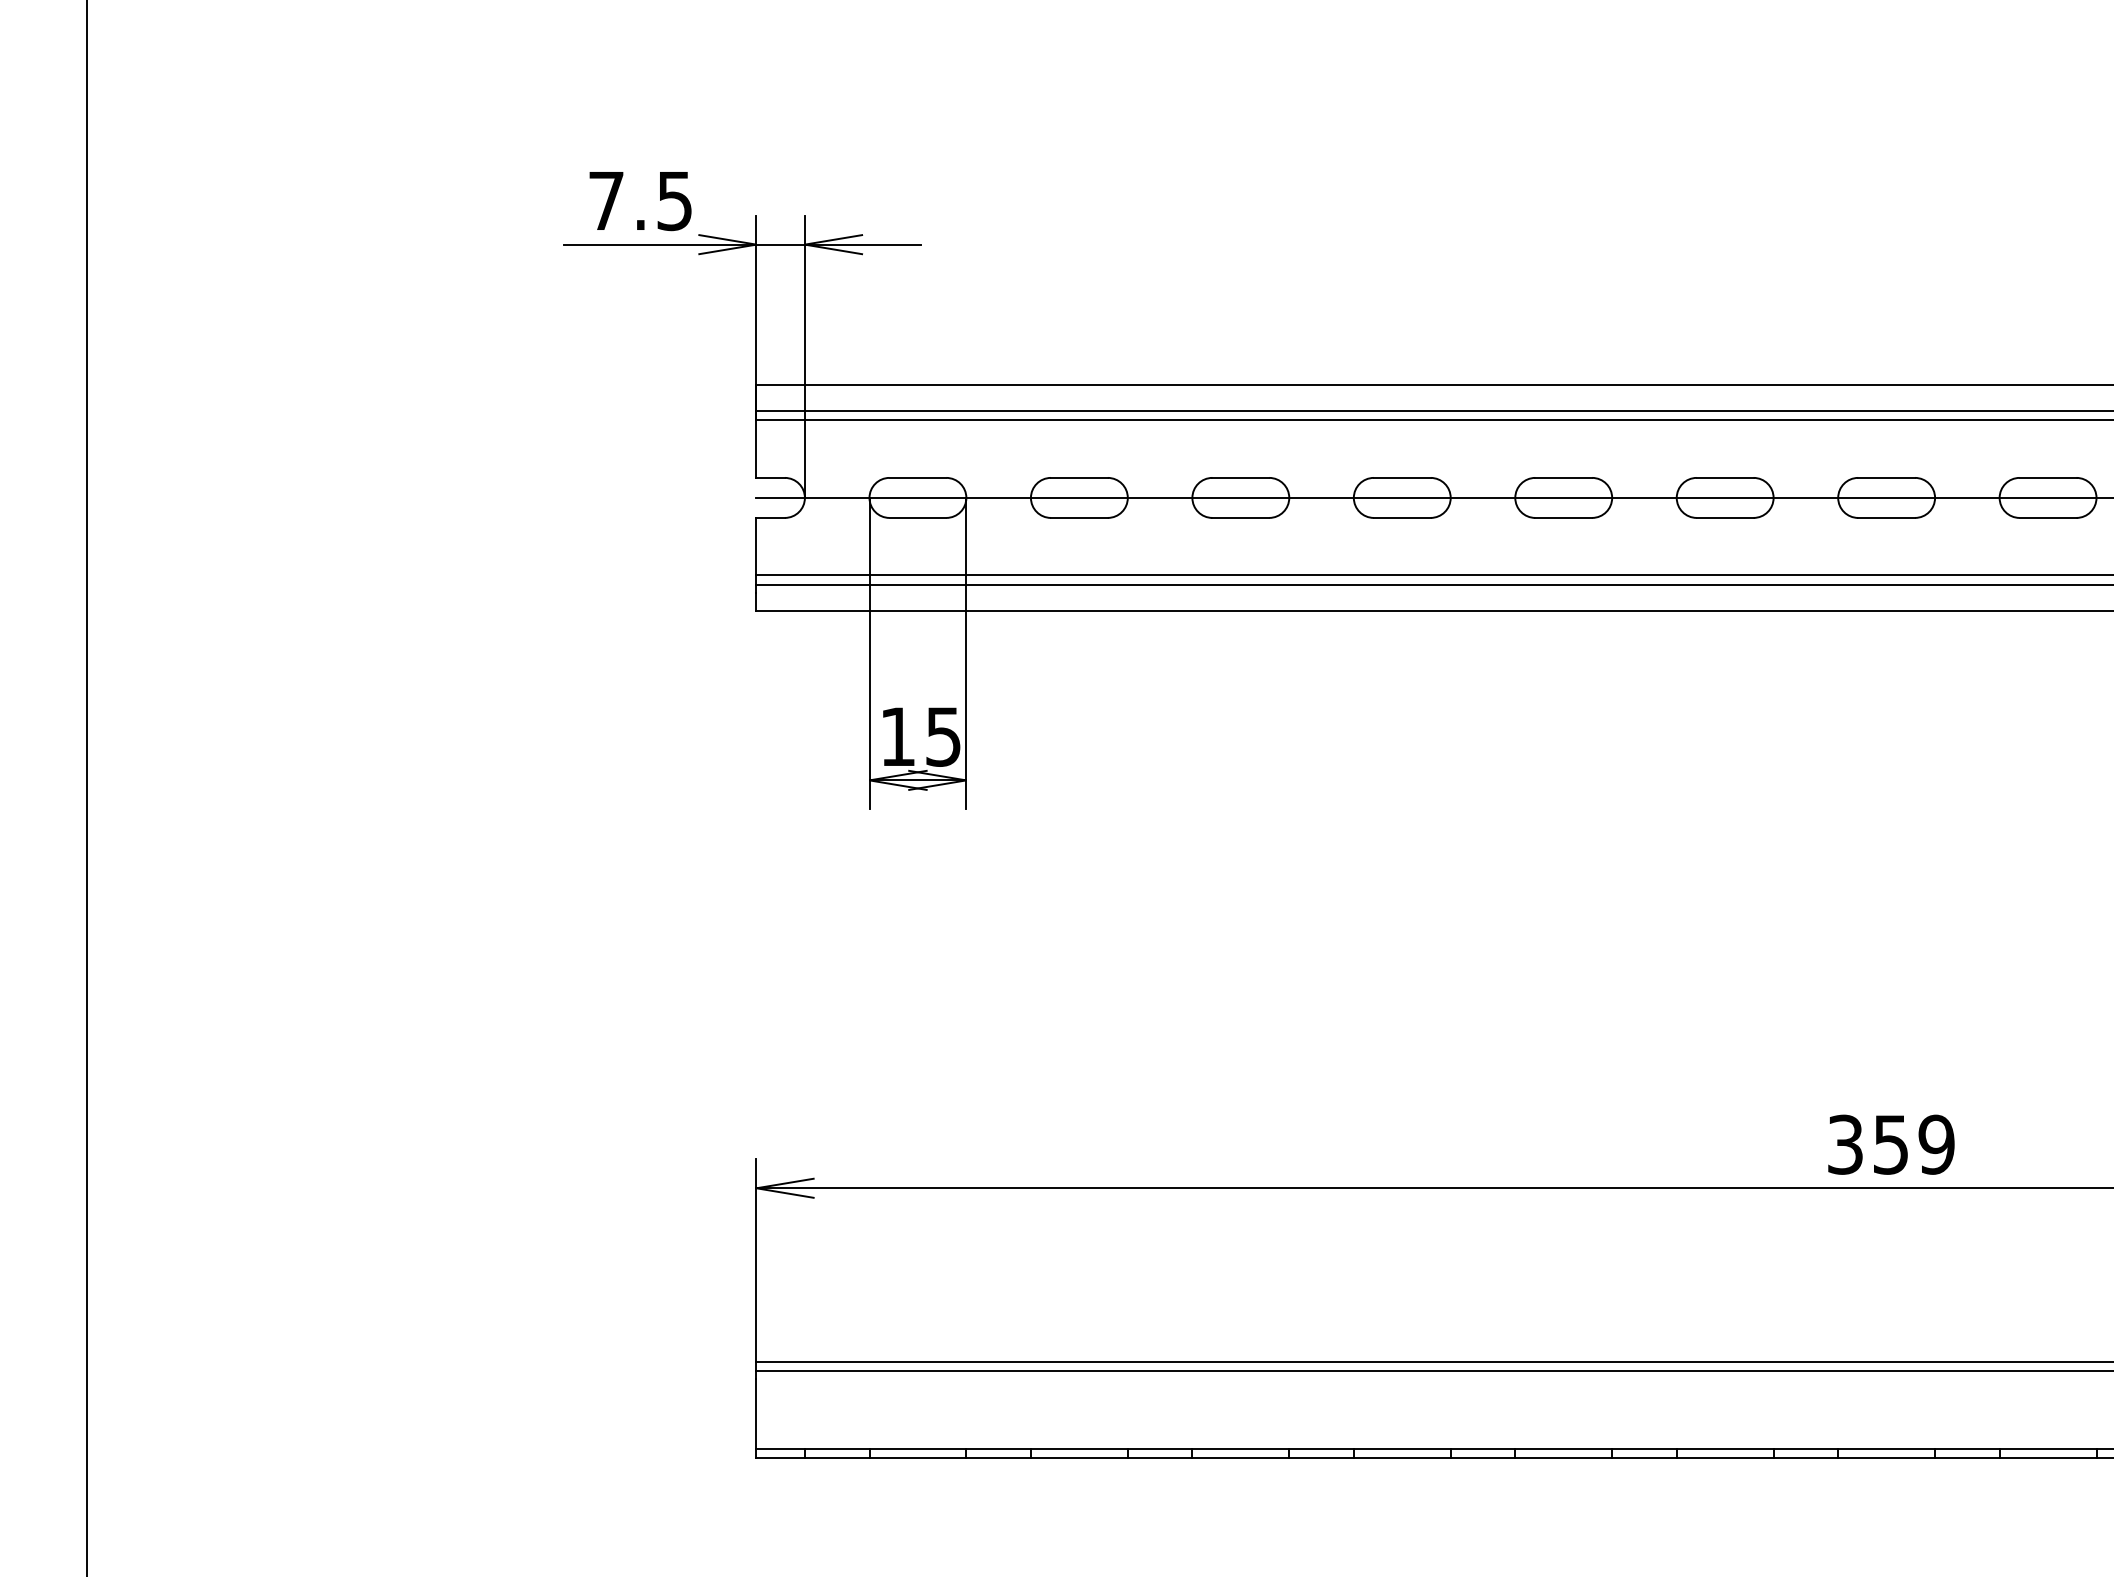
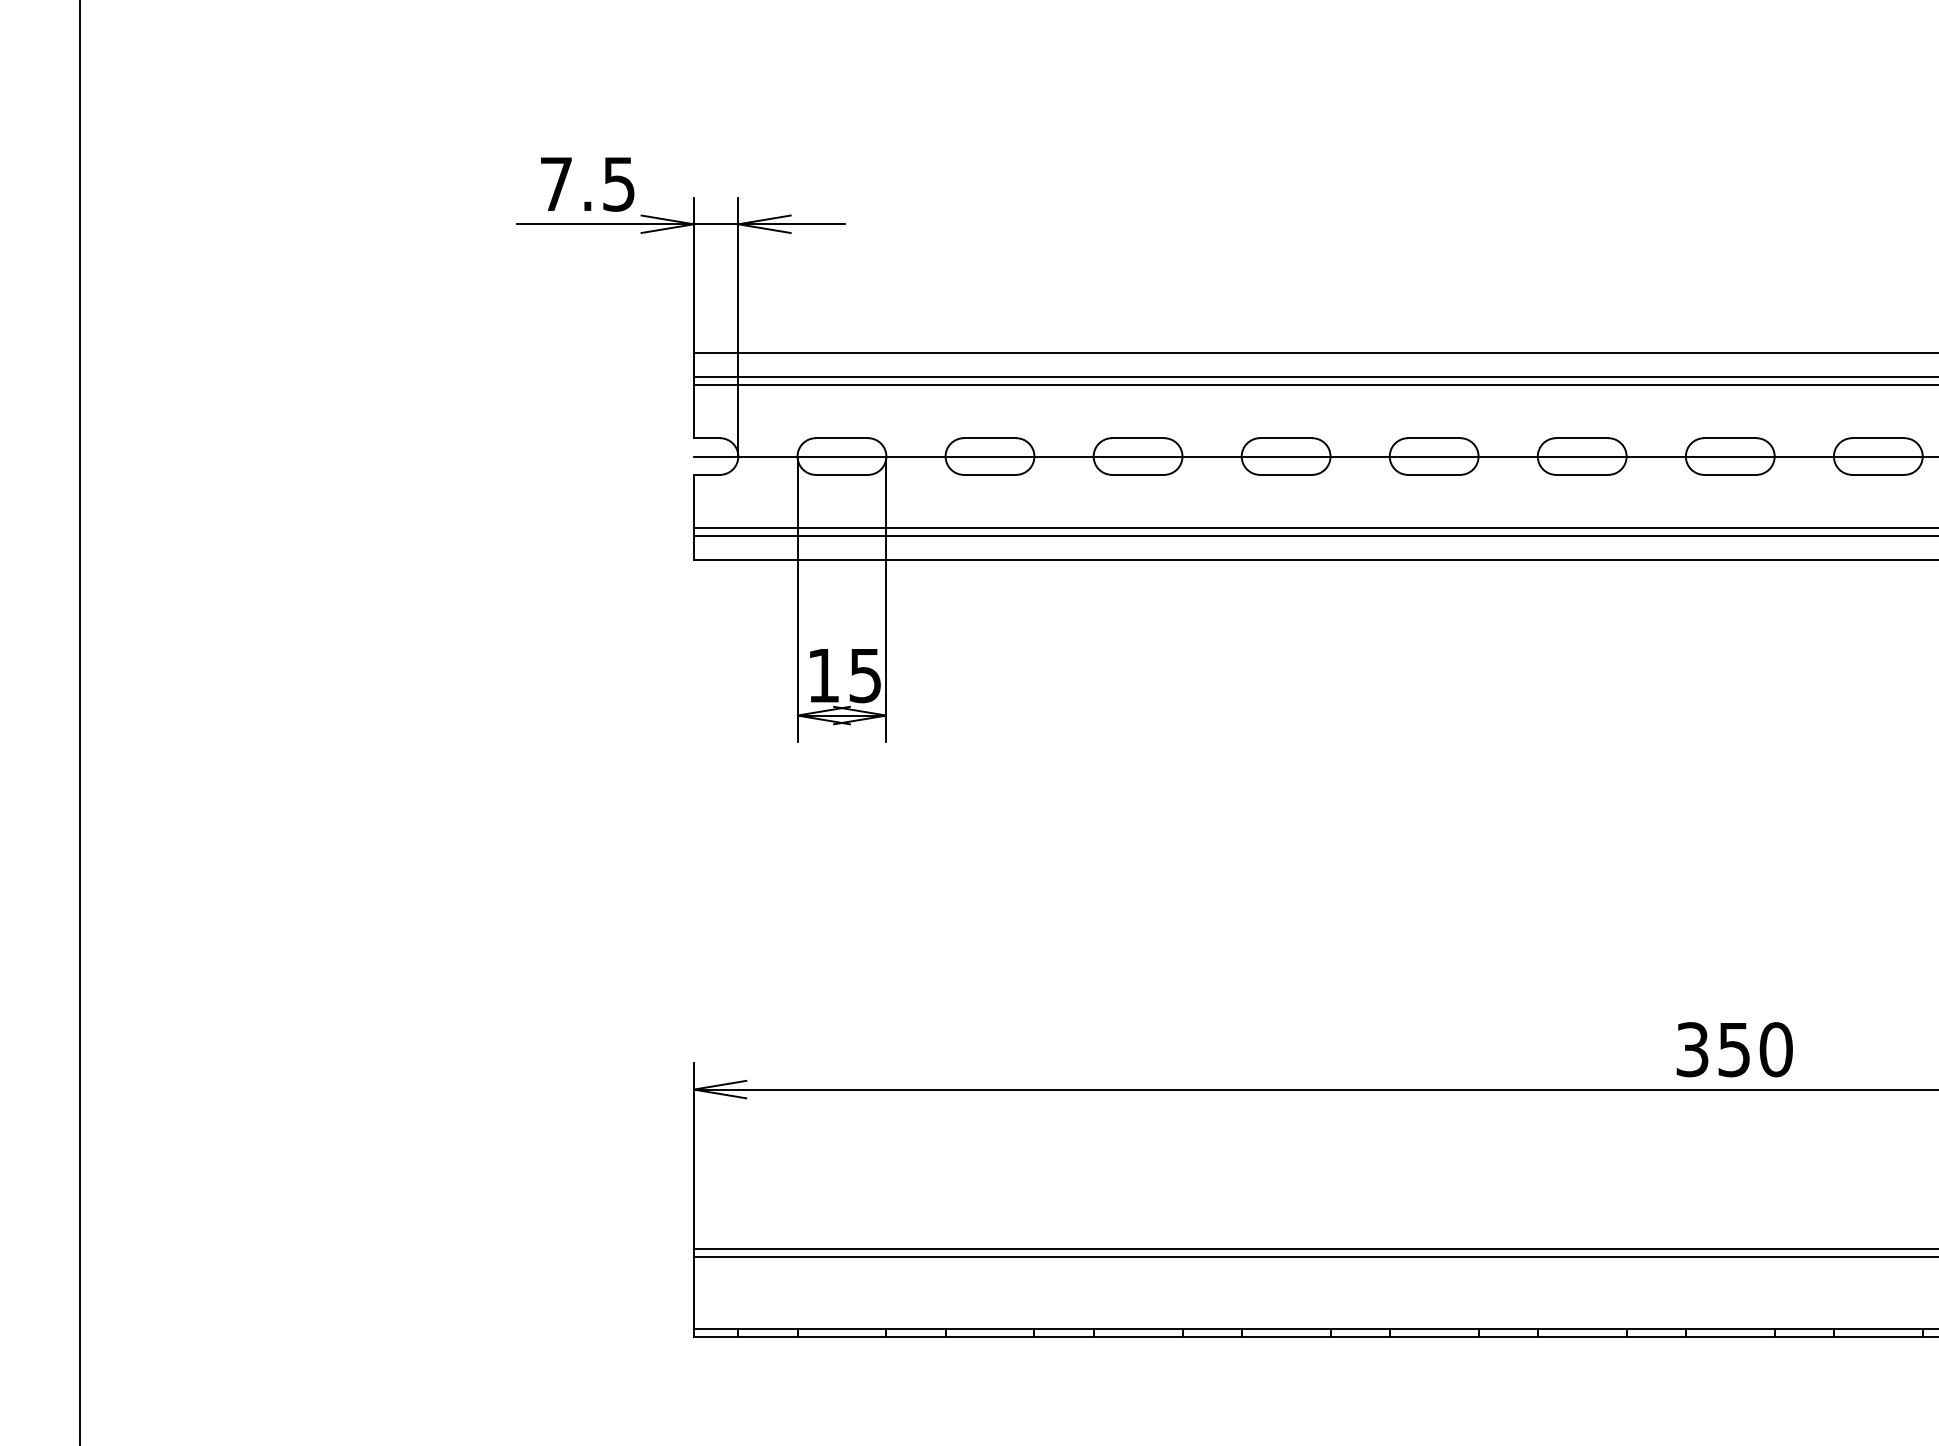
text: (1935, 1144) -> (1775, 1049), 359 -> 350

